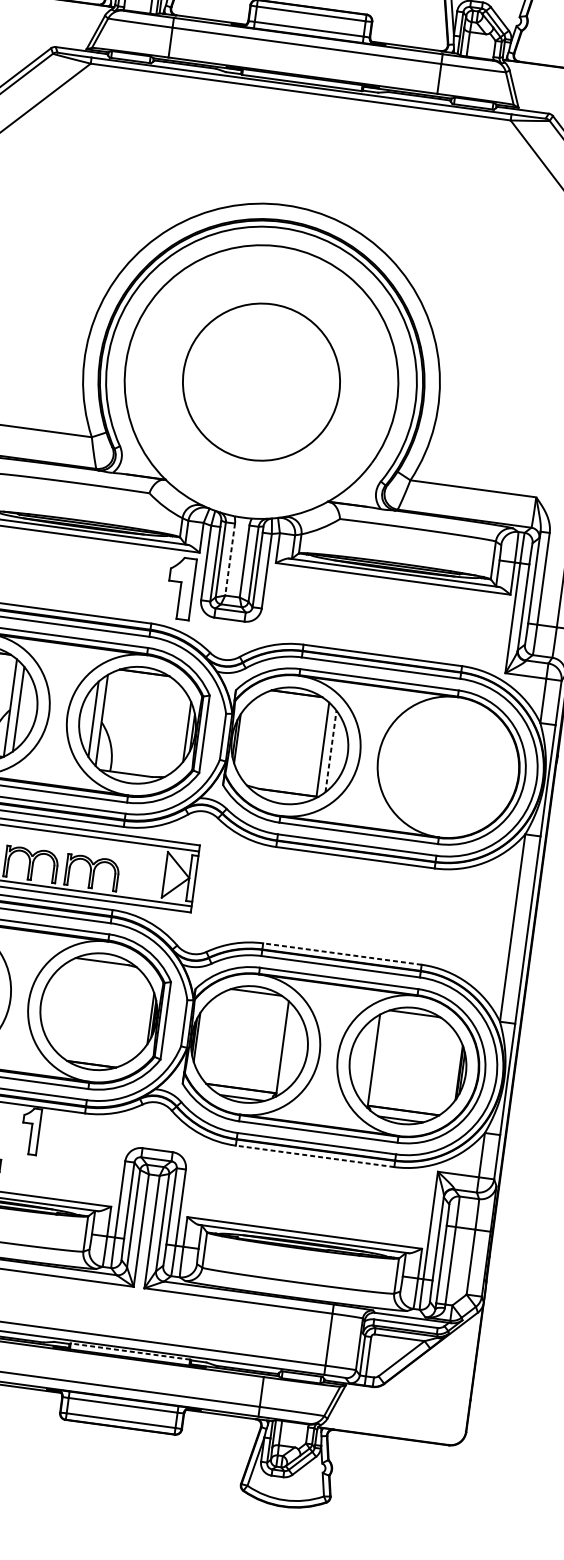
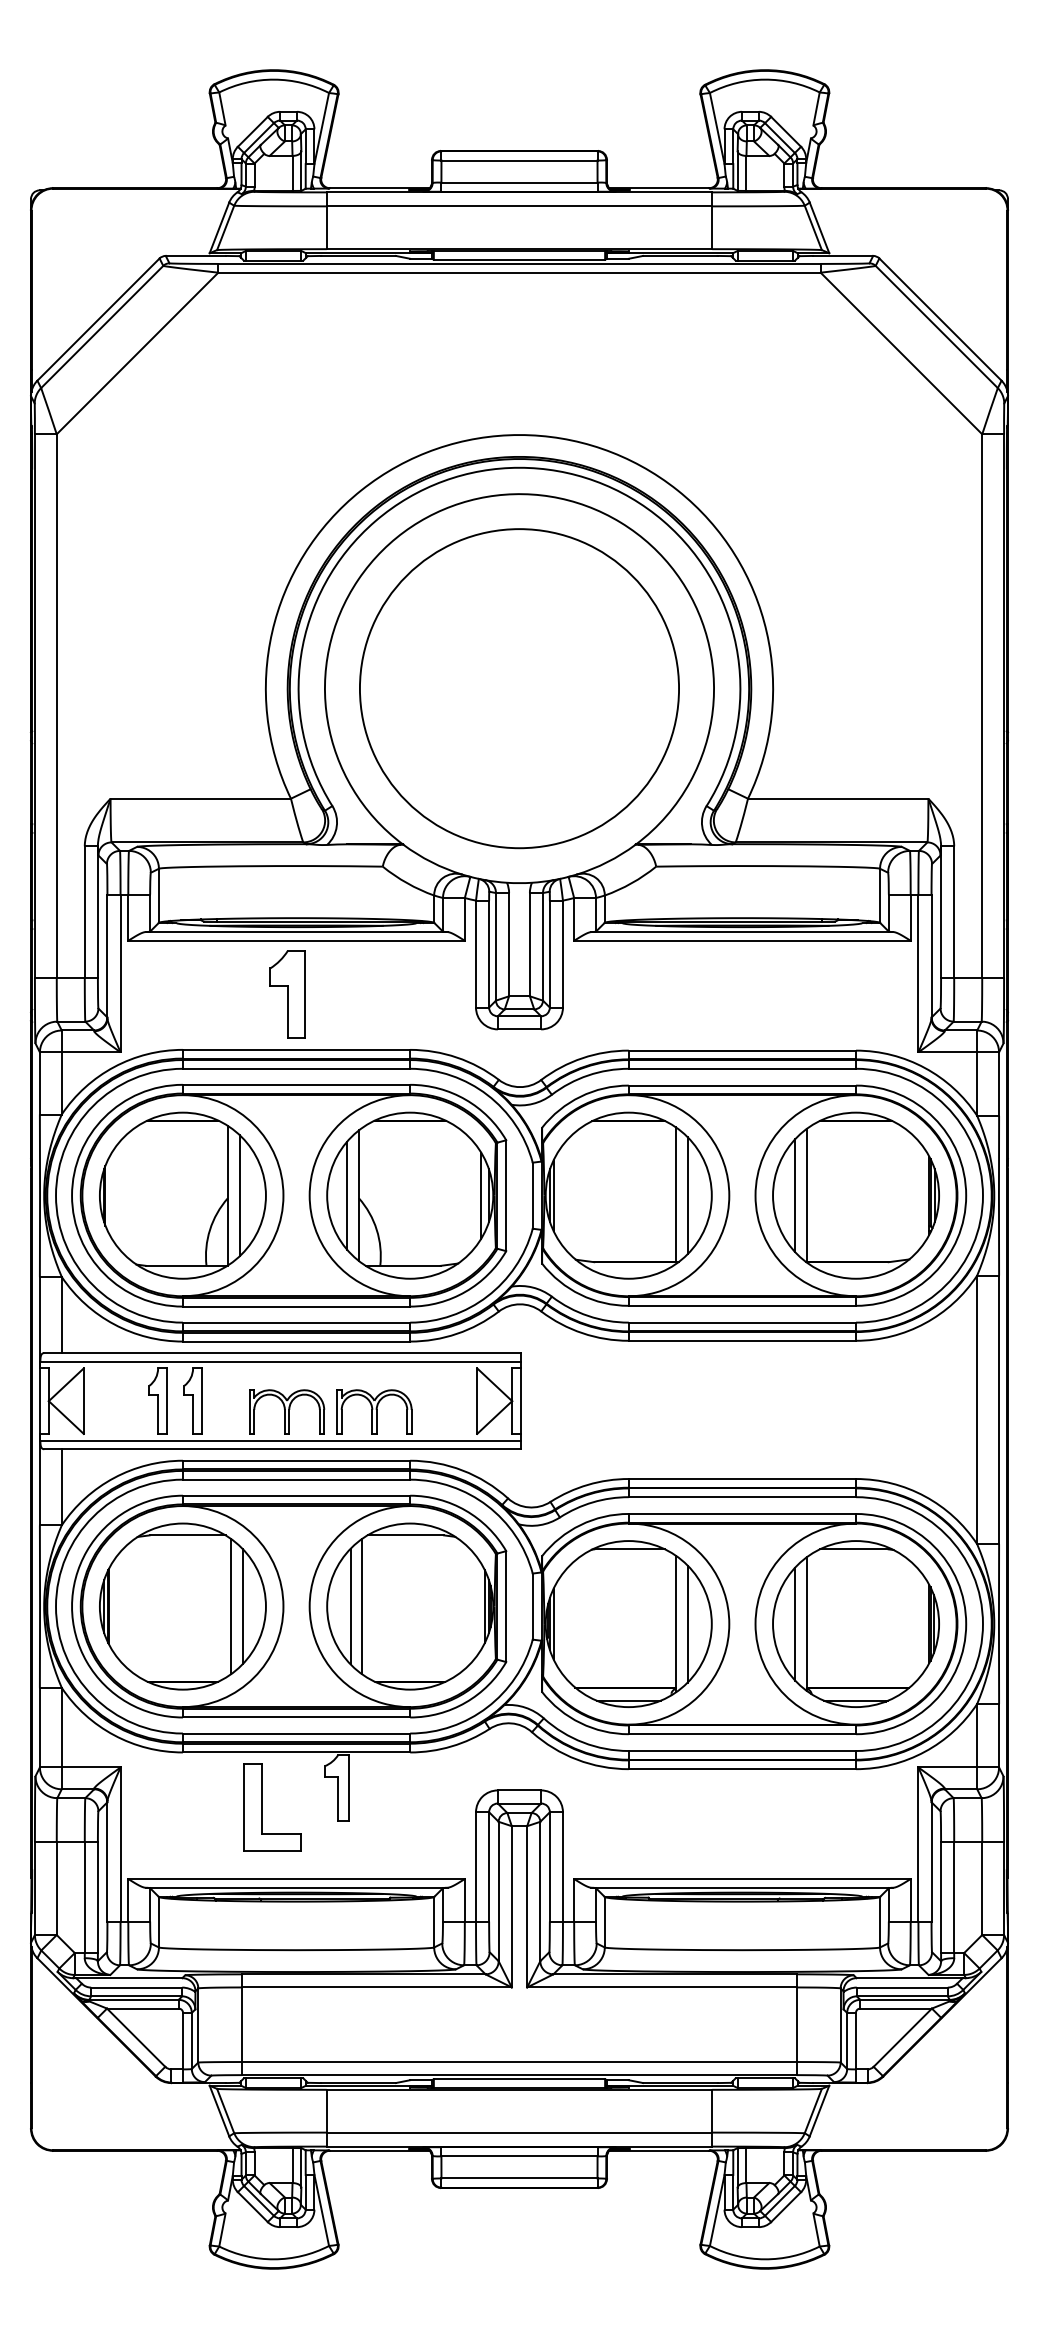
circle: (261, 381) -> (519, 688), size x1.43
line: (230, 559) -> (509, 944), dashed -> solid
part: (180, 588) -> (287, 994), moved
line: (330, 751) -> (687, 1195), dashed -> solid
part: (448, 767) -> (855, 1195), added
line: (342, 954) -> (742, 1479), dashed -> solid
line: (57, 1006) -> (350, 1606), added
line: (65, 1007) -> (362, 1606), added
line: (290, 1049) -> (687, 1623), added
line: (365, 1059) -> (795, 1623), added
line: (315, 1156) -> (742, 1769), dashed -> solid
line: (130, 1351) -> (519, 2079), dashed -> solid

